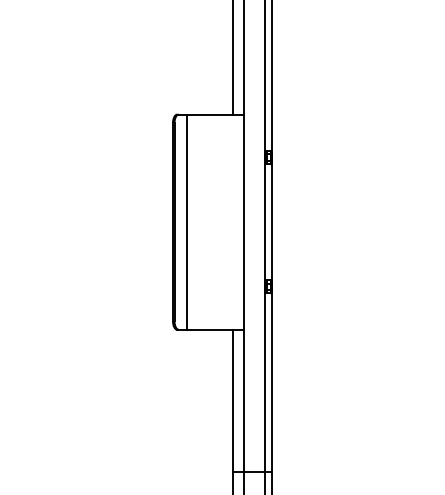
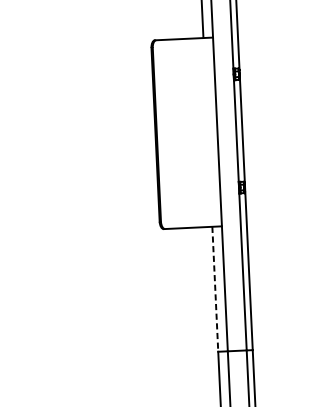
line: (186, 221) -> (167, 133), removed
line: (232, 401) -> (215, 289), solid -> dashed

